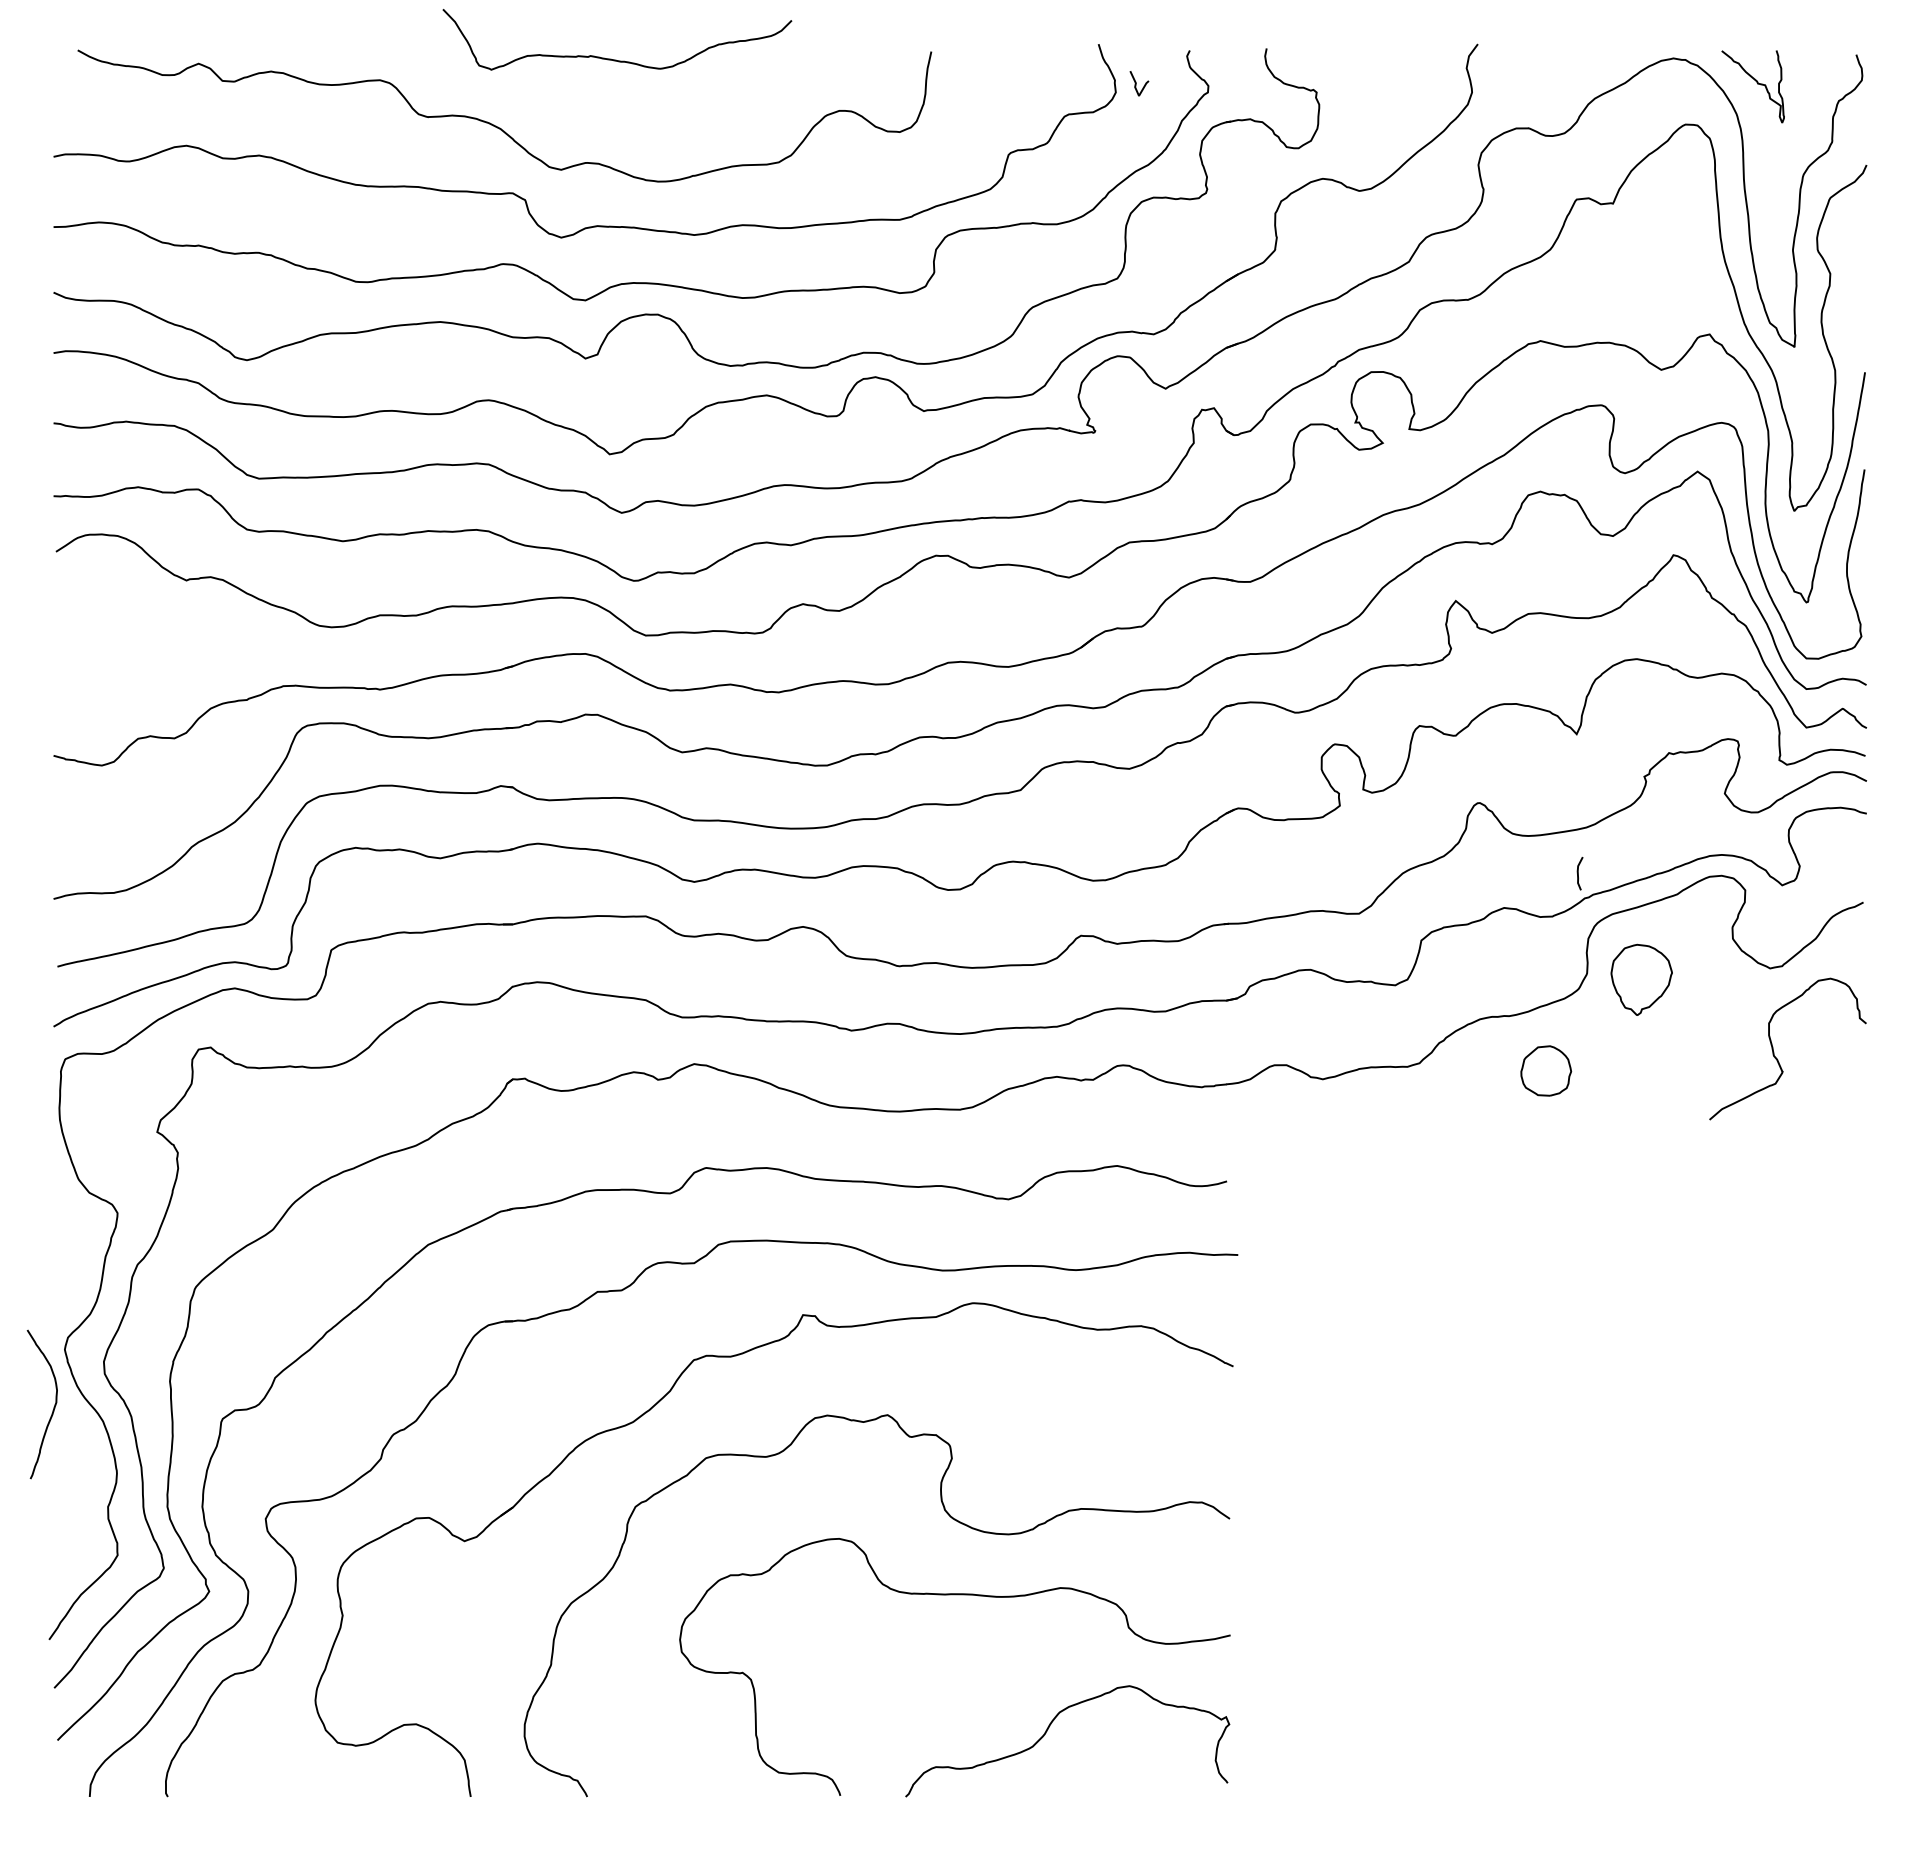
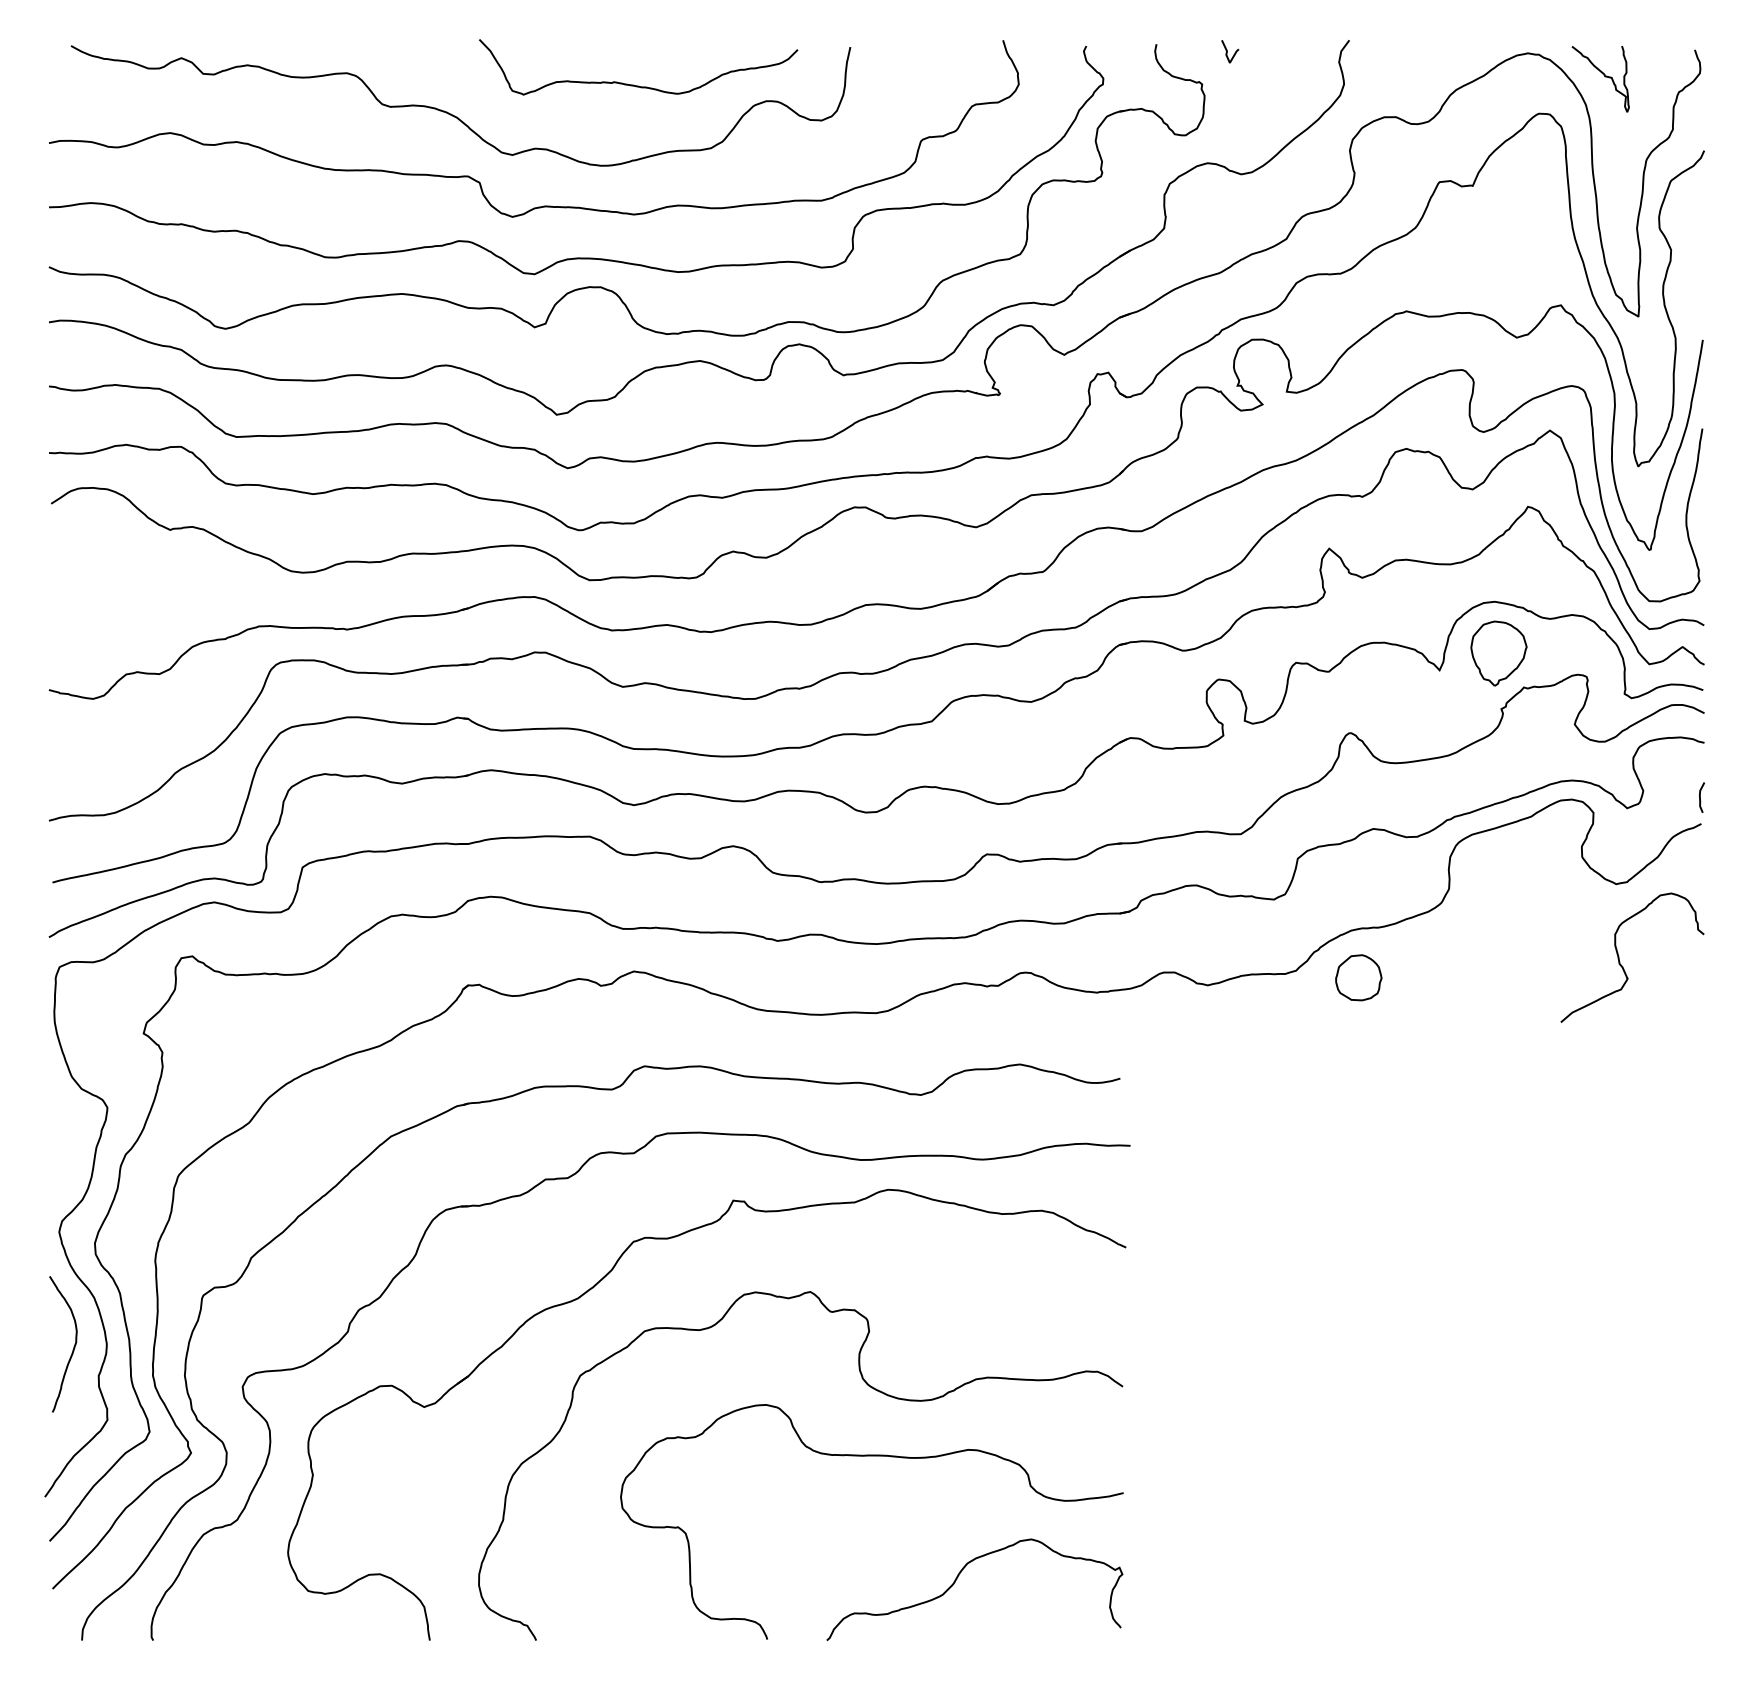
curve: (611, 58) -> (633, 84), moved
curve: (1136, 83) -> (1227, 51), moved
curve: (1578, 873) -> (1700, 797), moved
part: (1641, 979) -> (1498, 653), moved
part: (1546, 1070) -> (1359, 977), moved
curve: (53, 1407) -> (73, 1347), moved

